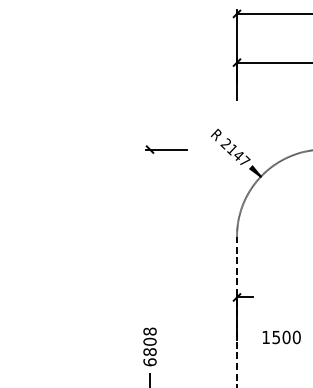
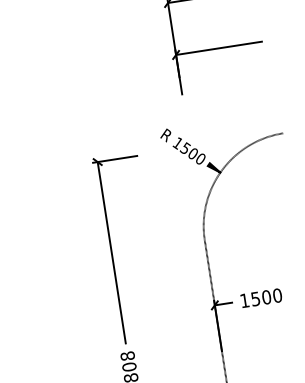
text: (235, 152) -> (189, 151), 2147 -> 1500
line: (150, 234) -> (112, 252), added
text: (281, 337) -> (261, 298), moved

